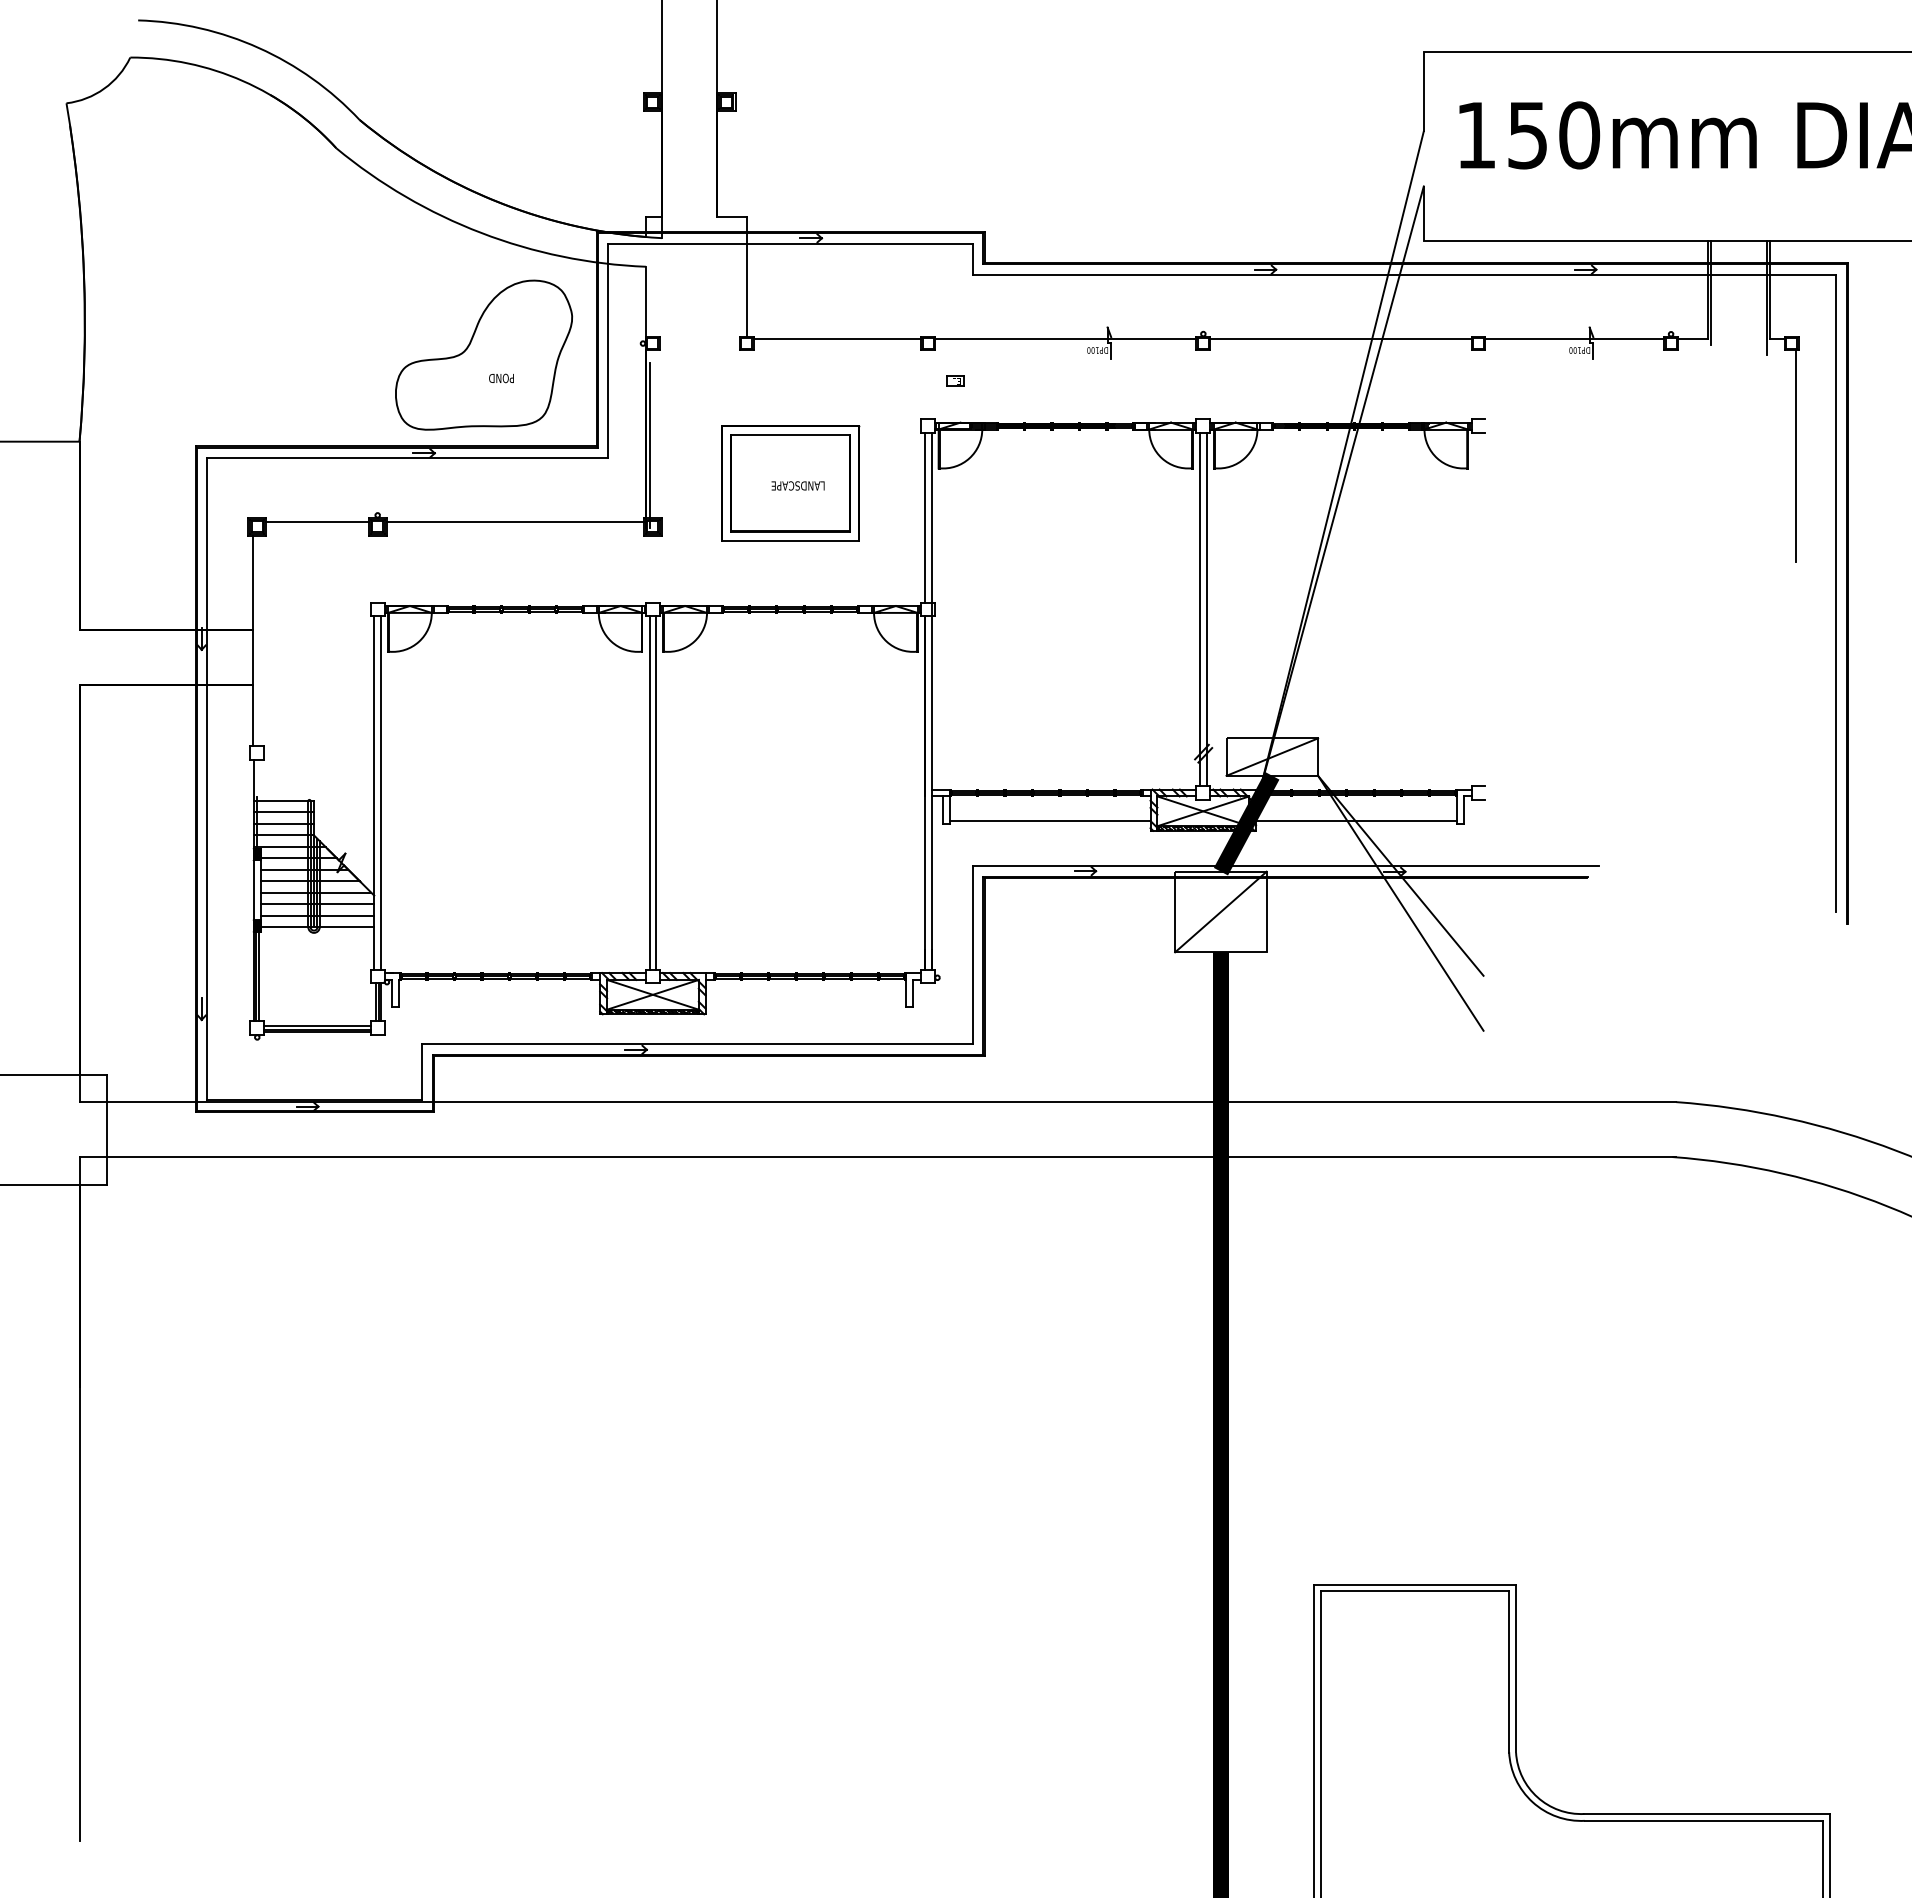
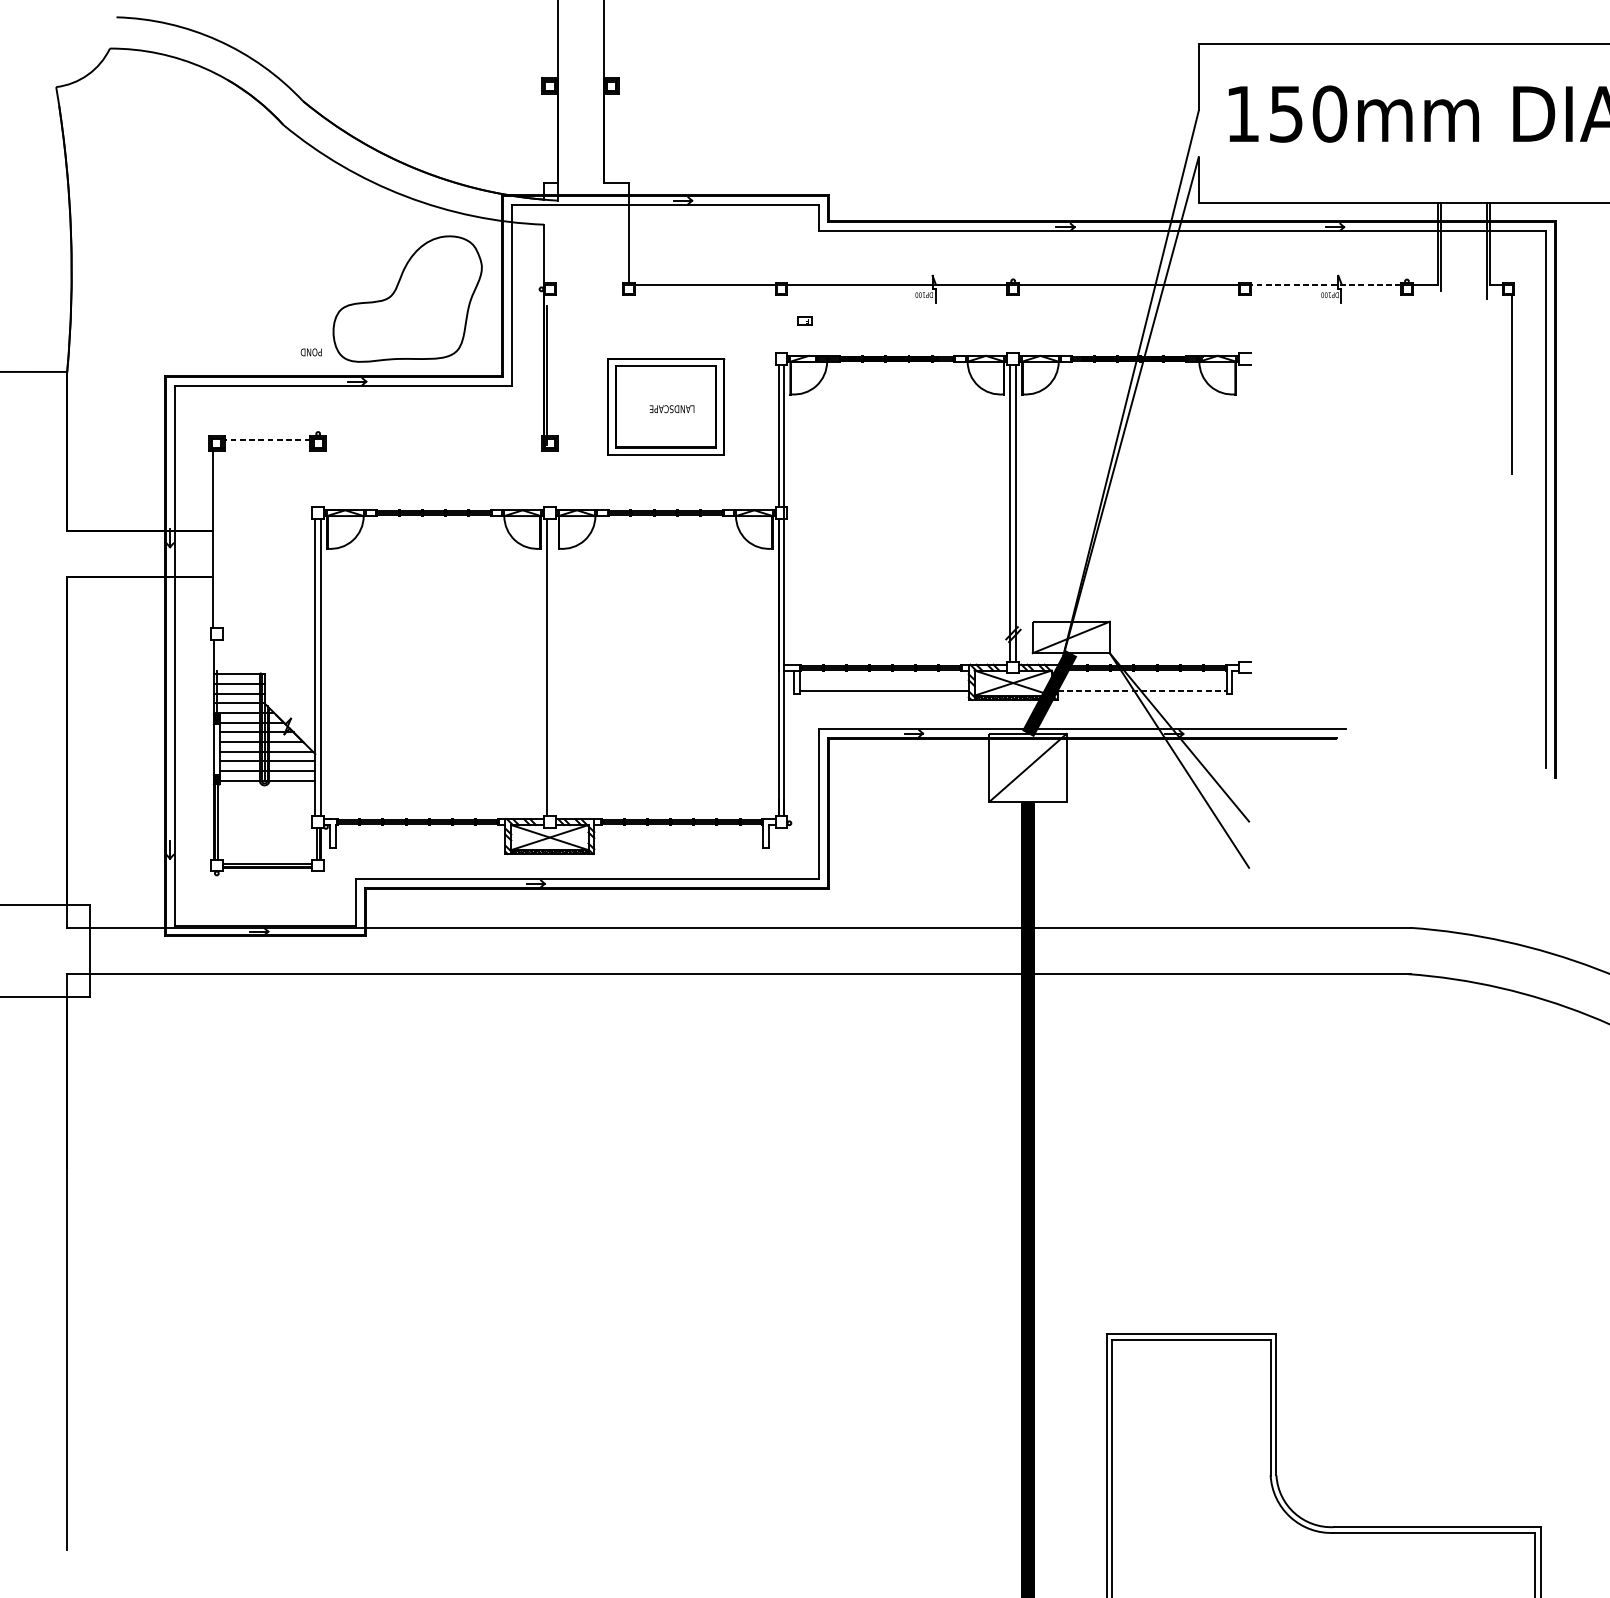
line: (1574, 338) -> (1325, 285), solid -> dashed
text: (501, 378) -> (311, 352), moved
line: (317, 522) -> (267, 439), solid -> dashed
line: (514, 522) -> (433, 439), removed
line: (656, 792) -> (552, 667), removed
line: (1356, 820) -> (1142, 690), solid -> dashed

